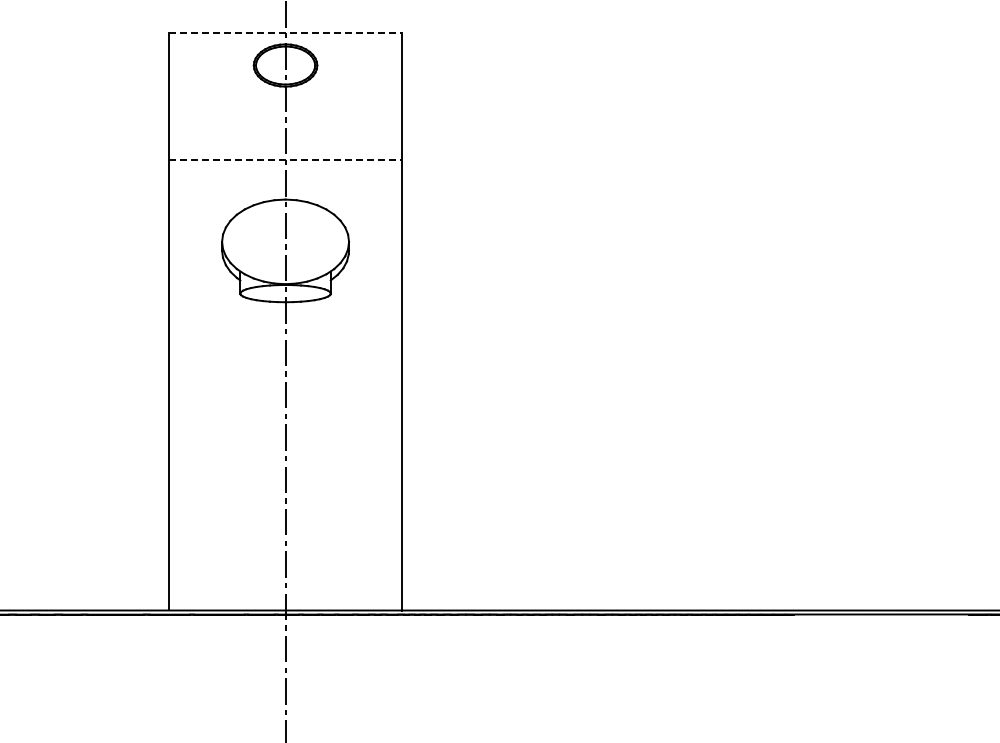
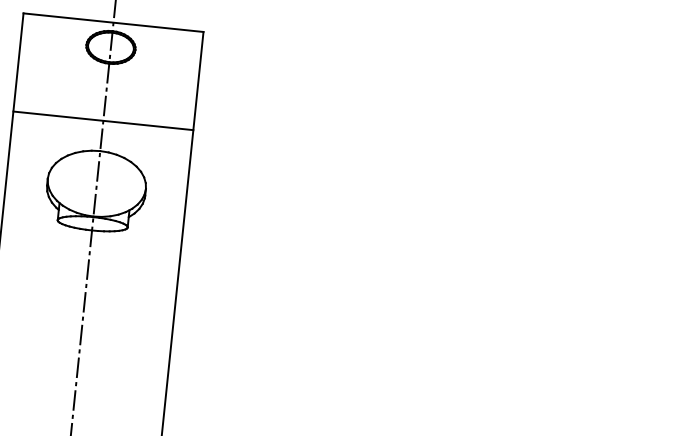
line: (286, 33) -> (114, 22), dashed -> solid
line: (286, 160) -> (104, 120), dashed -> solid

